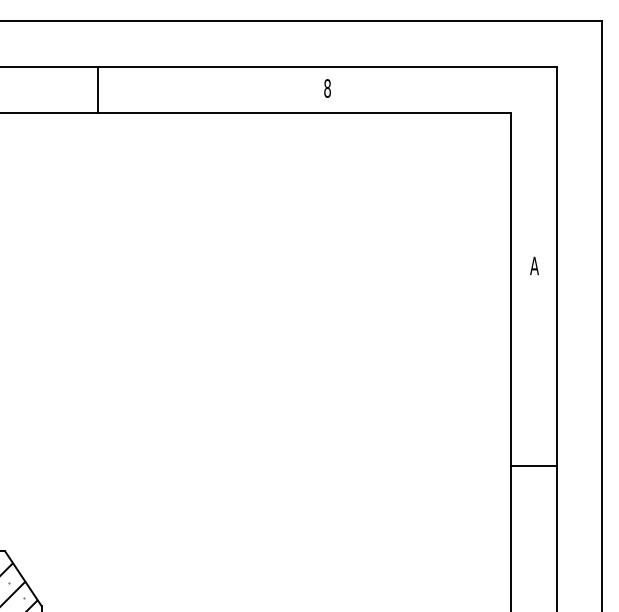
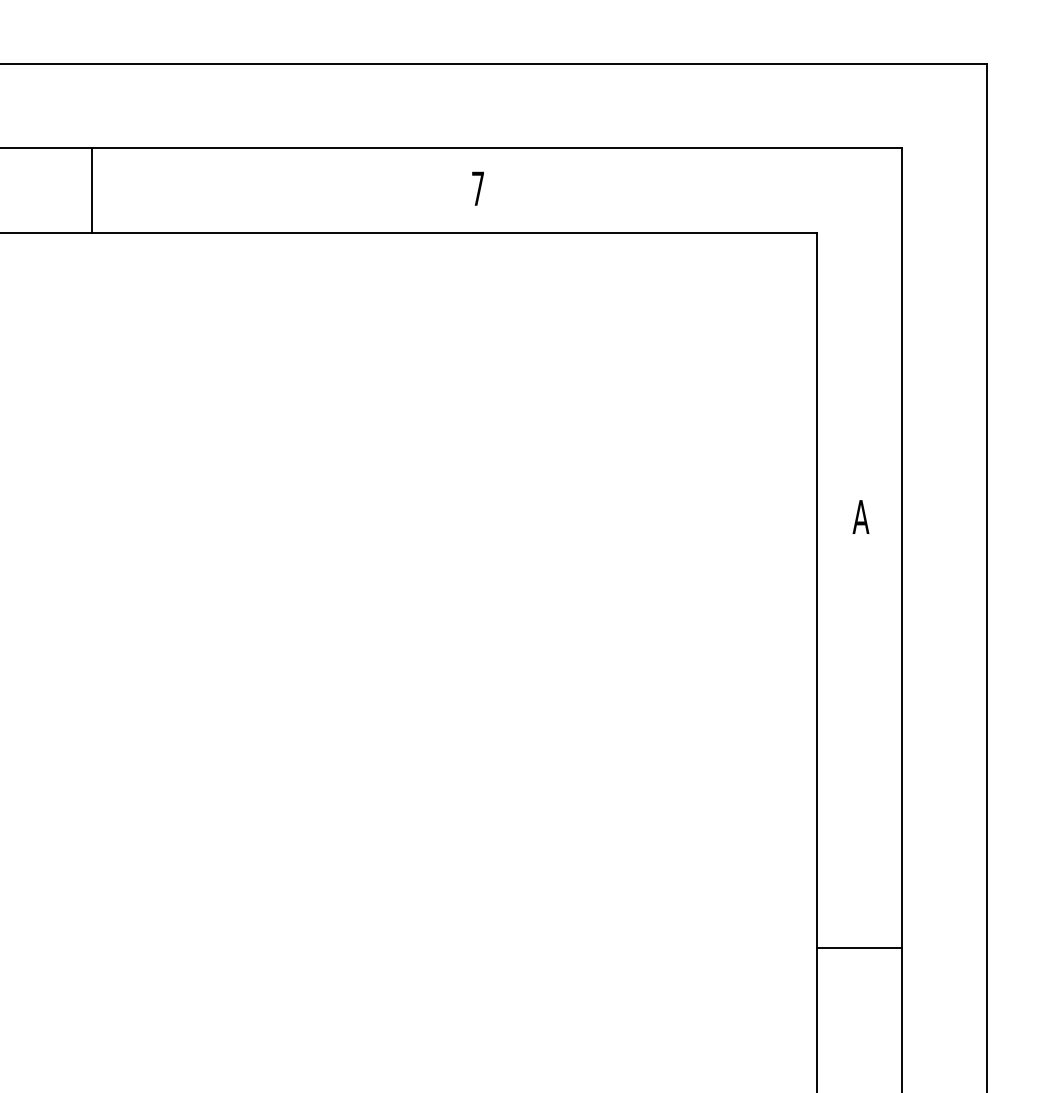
text: (327, 88) -> (477, 188), 8 -> 7
line: (97, 89) -> (91, 190), moved
line: (533, 465) -> (859, 947), moved

